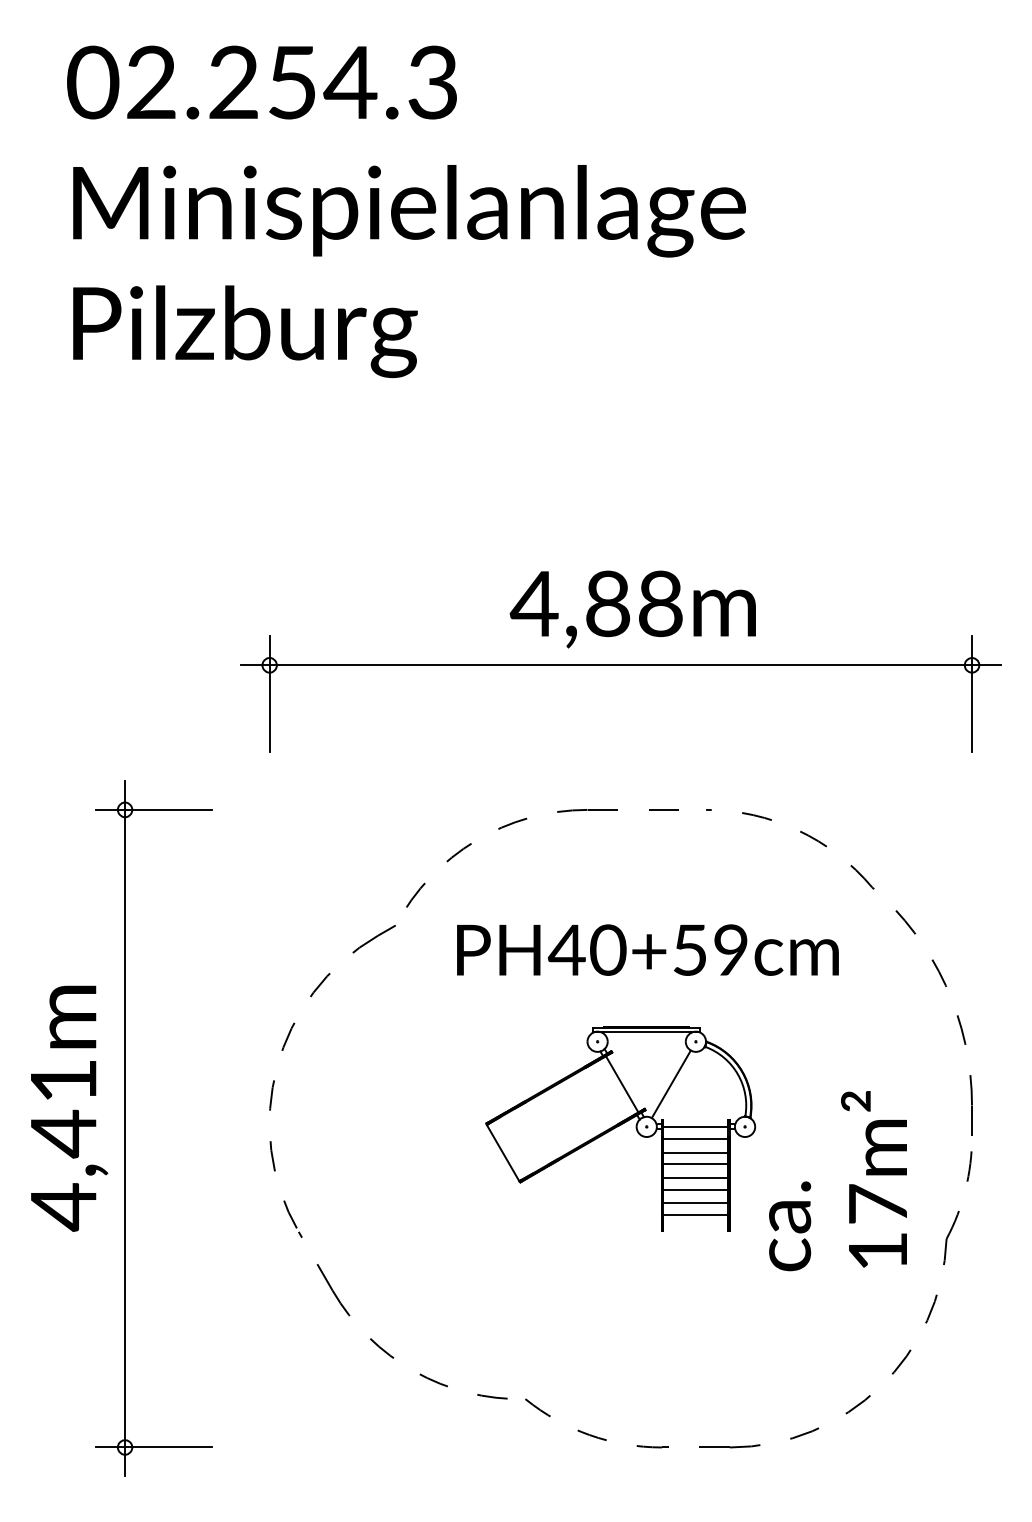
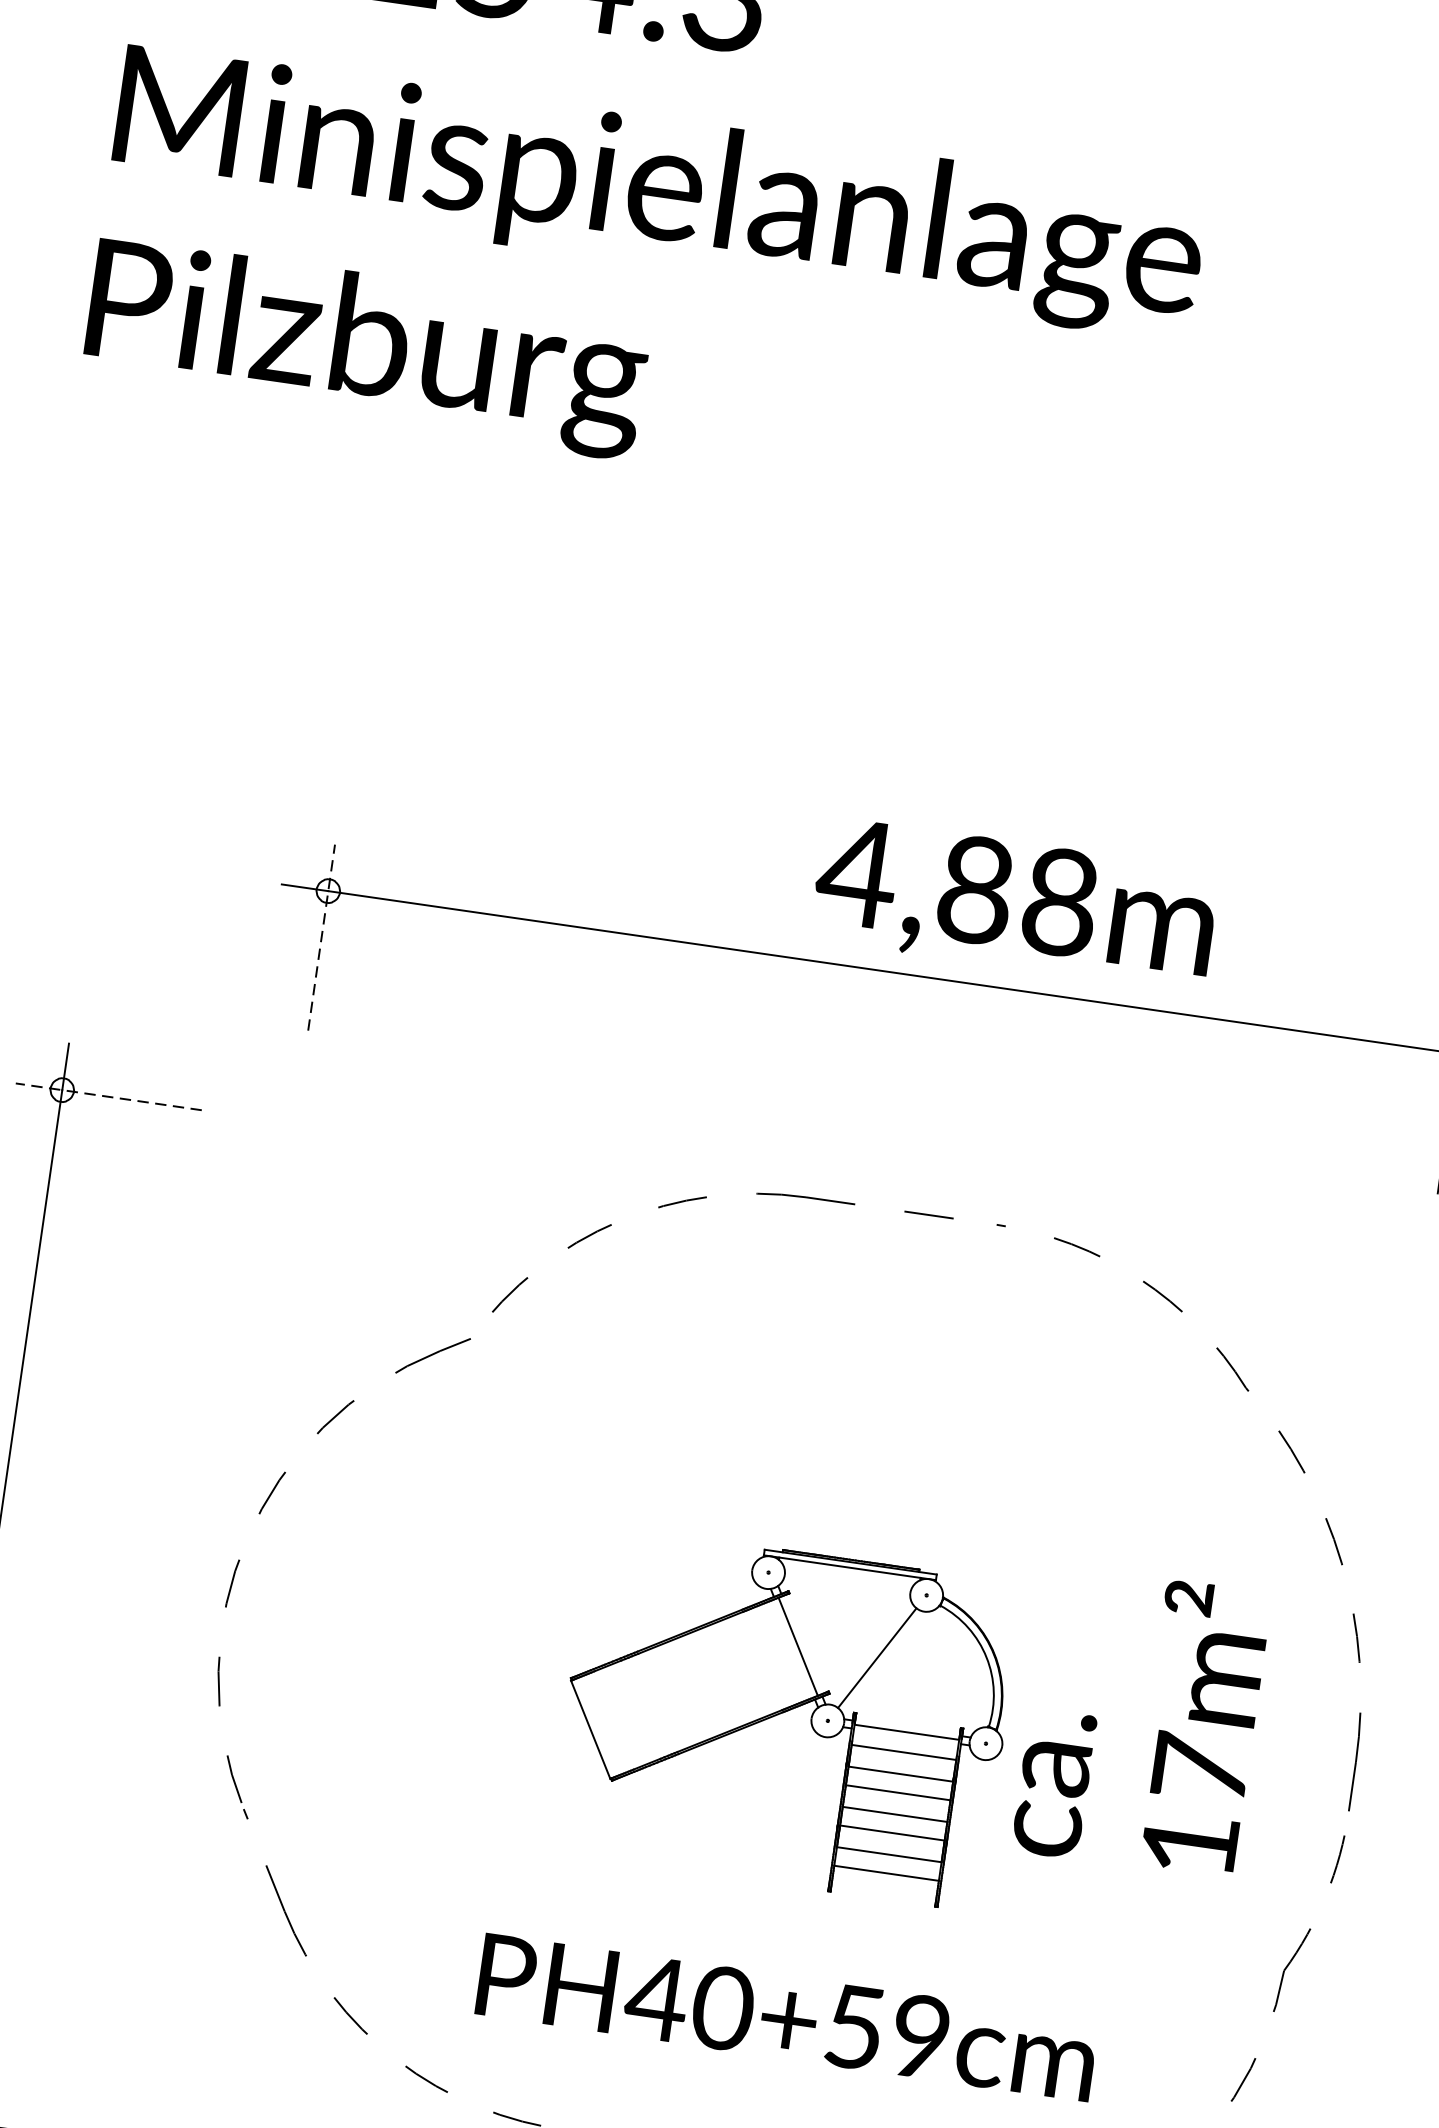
text: (632, 609) -> (1013, 904), moved
line: (269, 694) -> (321, 938), solid -> dashed
line: (154, 809) -> (109, 1096), solid -> dashed
text: (647, 949) -> (786, 2016), moved
text: (837, 1181) -> (1140, 1722), moved

